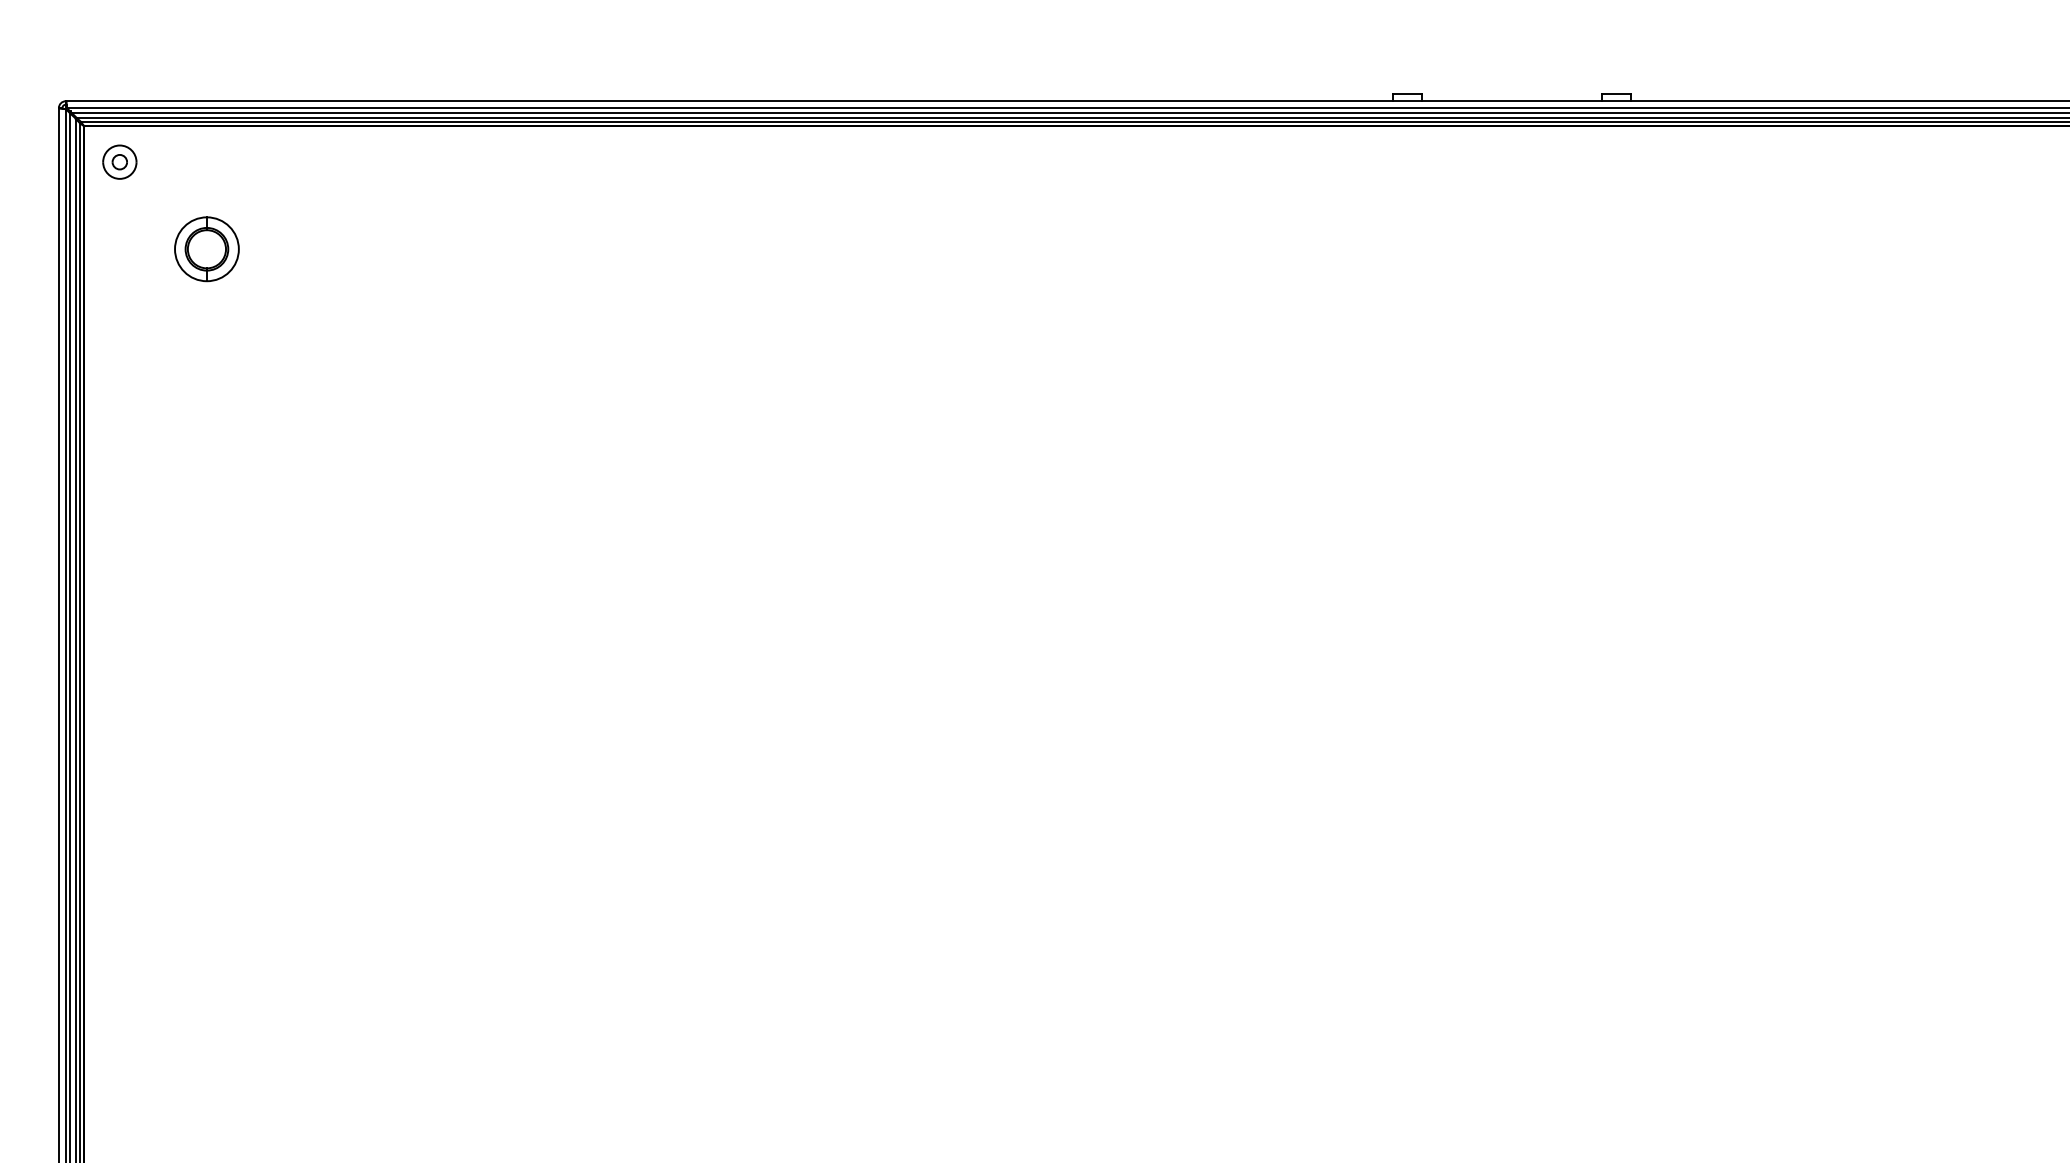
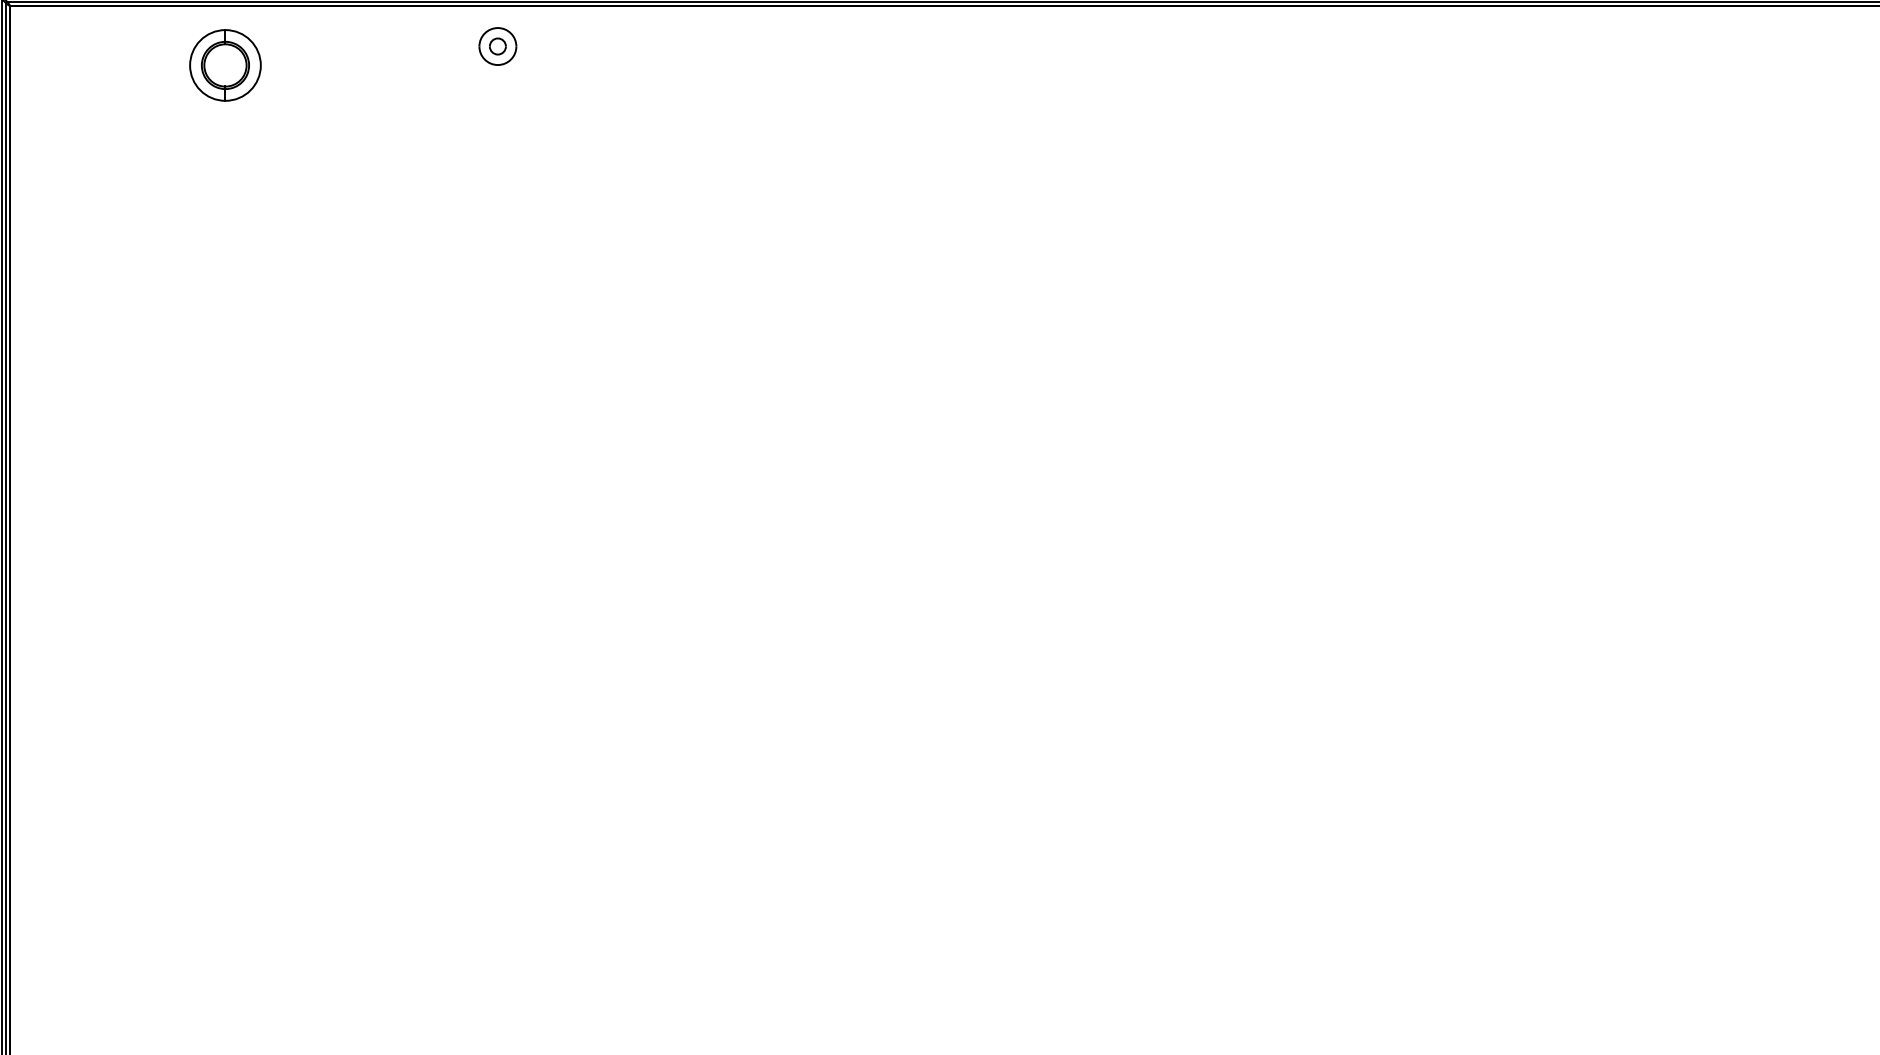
part: (119, 161) -> (497, 45), moved
part: (206, 249) -> (224, 65), moved

